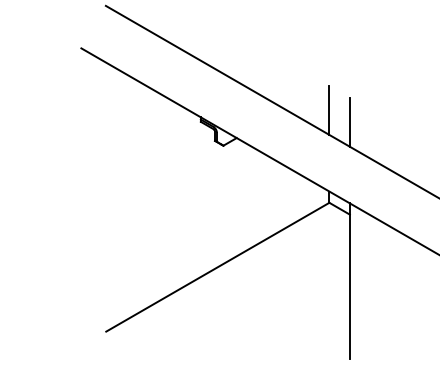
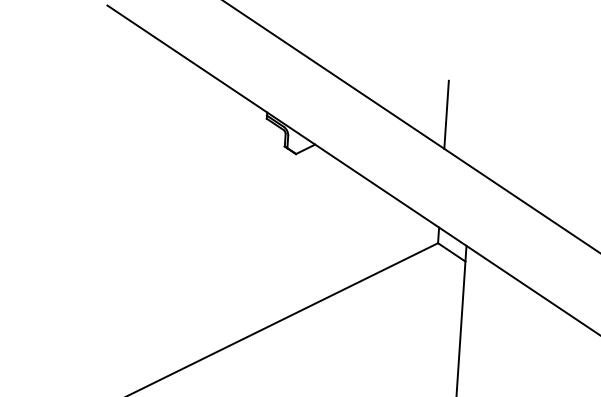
line: (349, 121) -> (473, 132), removed

